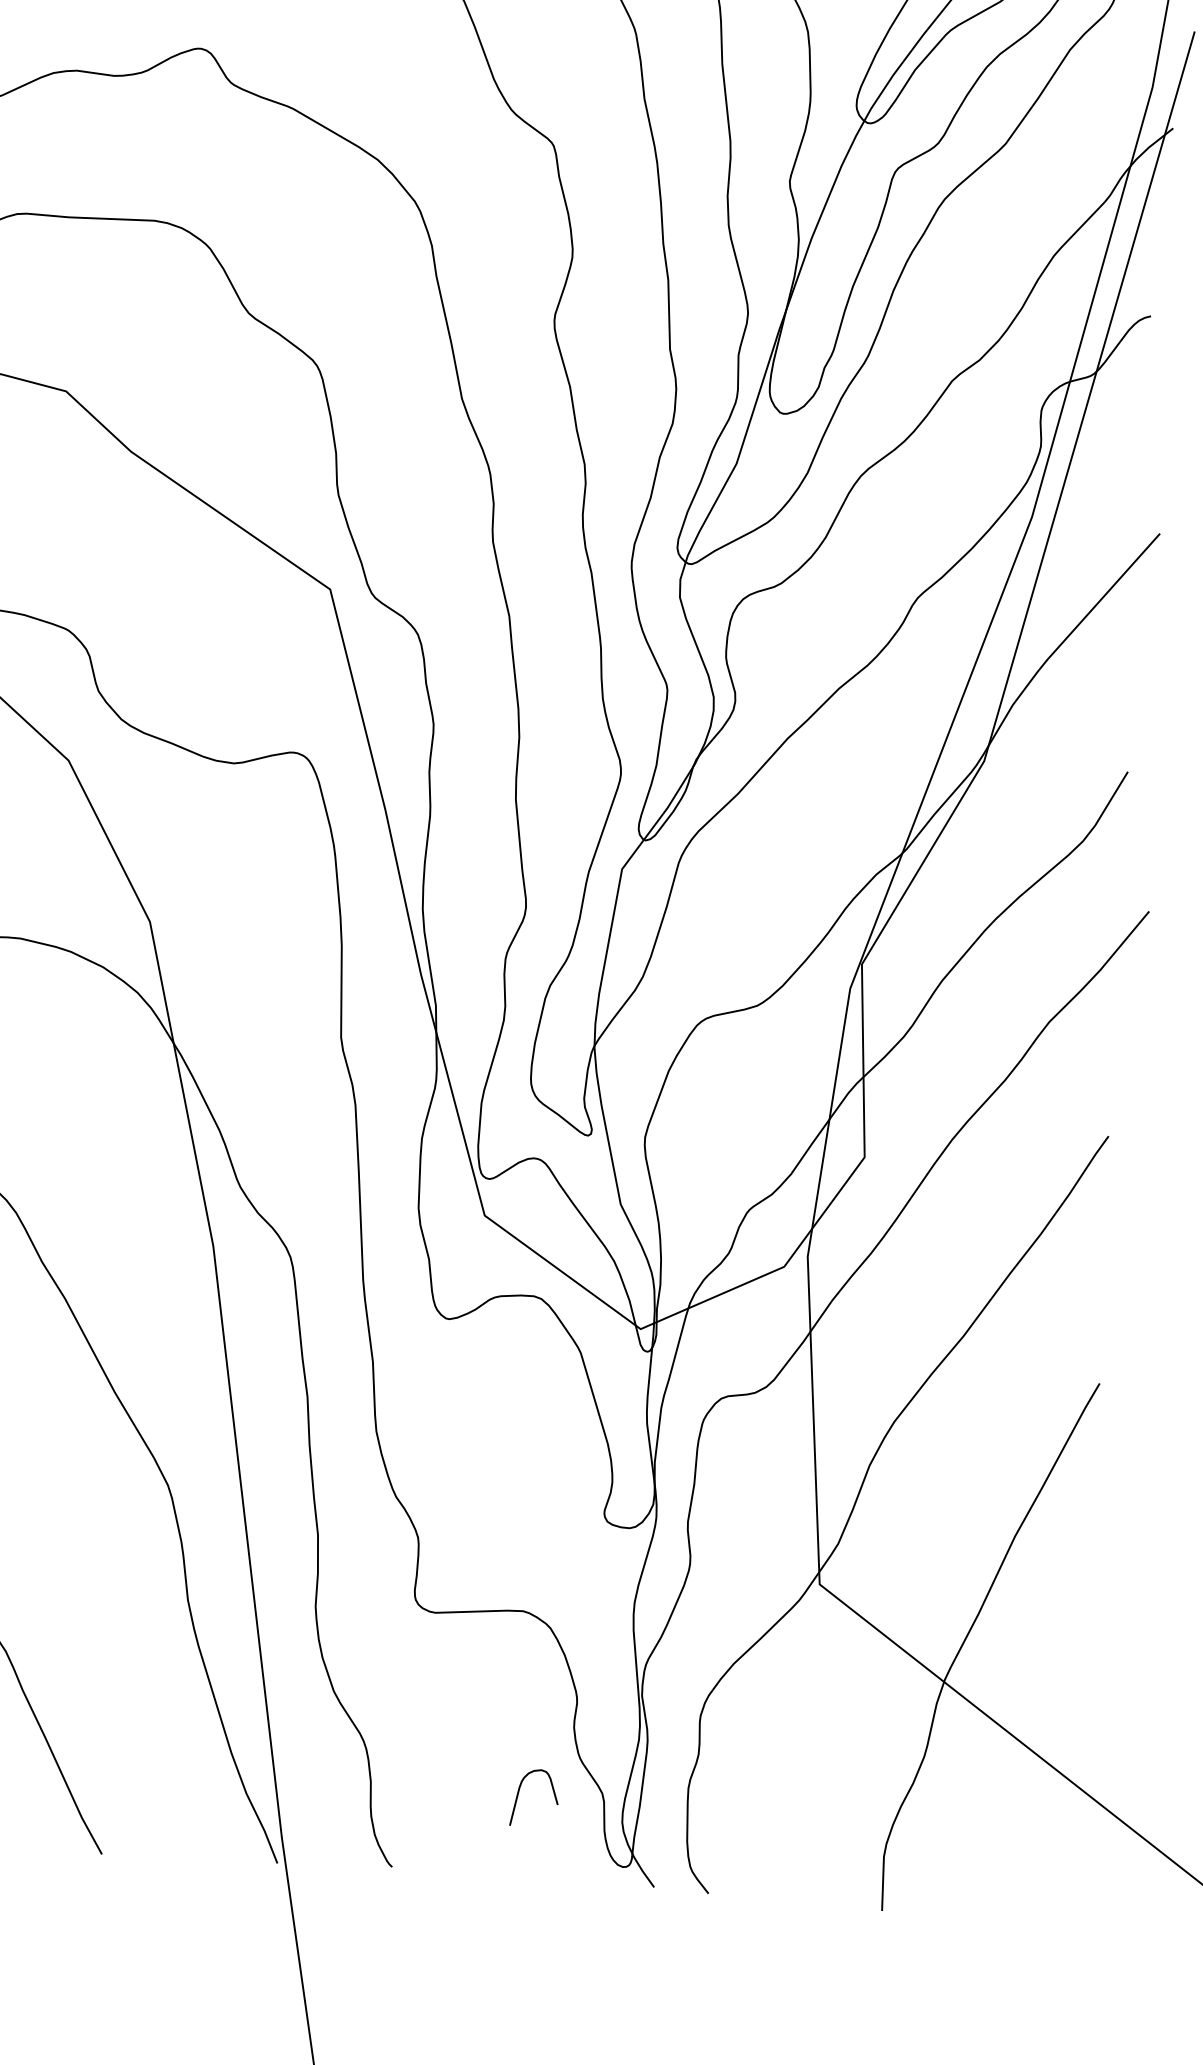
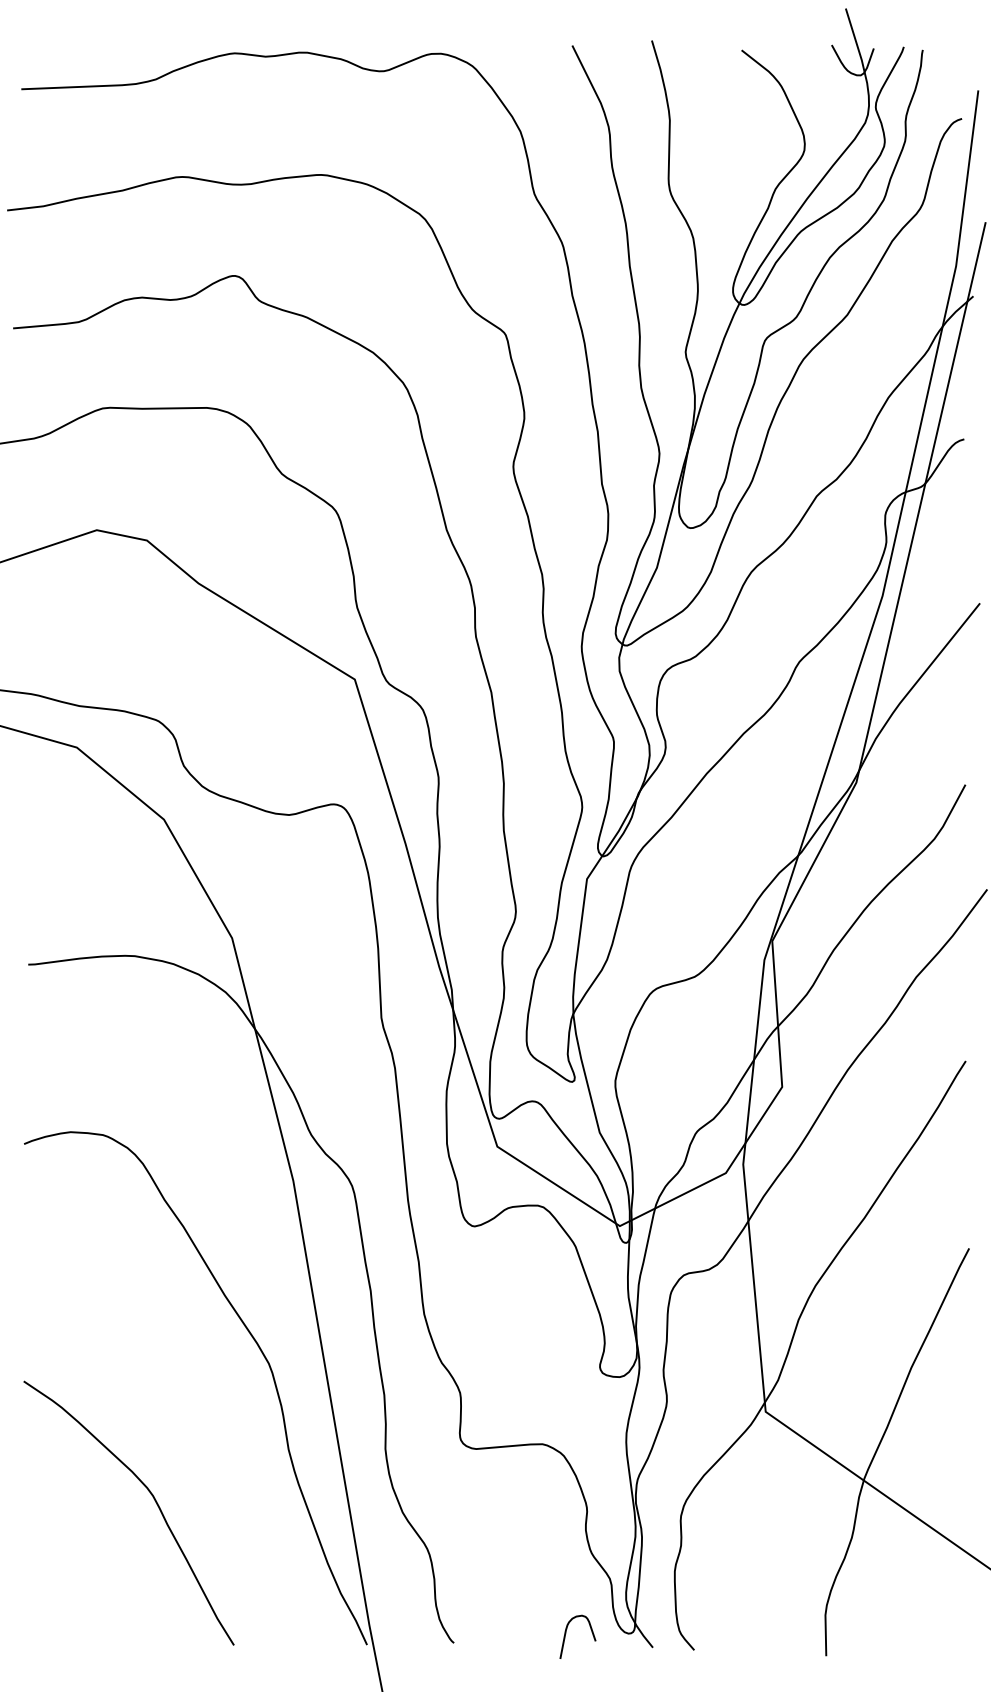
curve: (519, 1792) -> (566, 1633), moved

